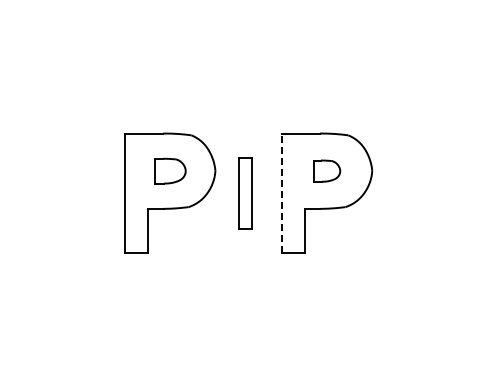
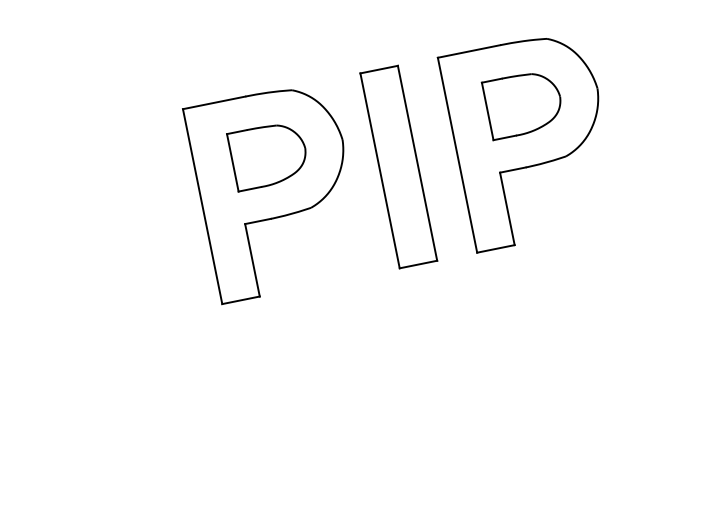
part: (170, 170) -> (269, 154), size x1.43
part: (326, 170) -> (523, 103), size x1.67
part: (245, 193) -> (398, 167), size x1.67
line: (281, 193) -> (457, 155), dashed -> solid

